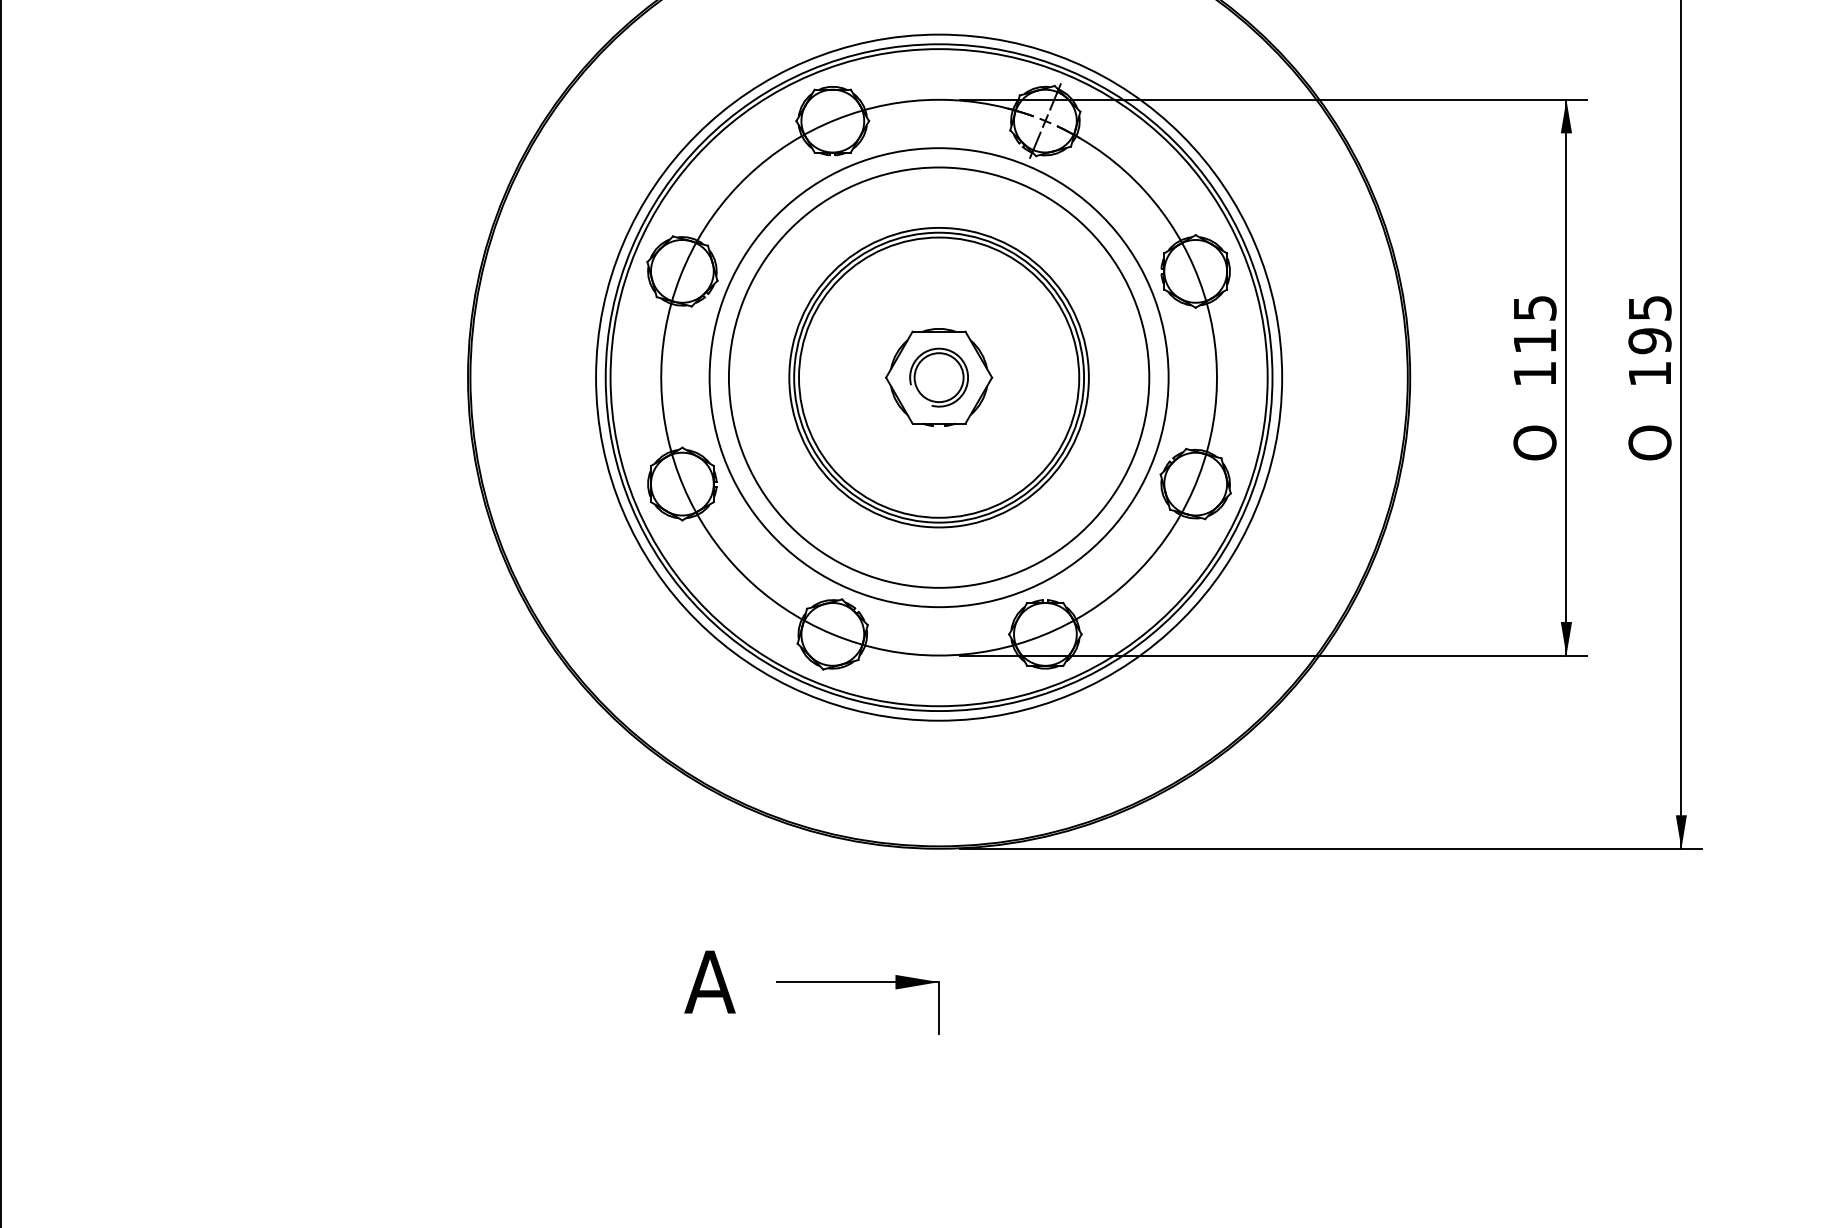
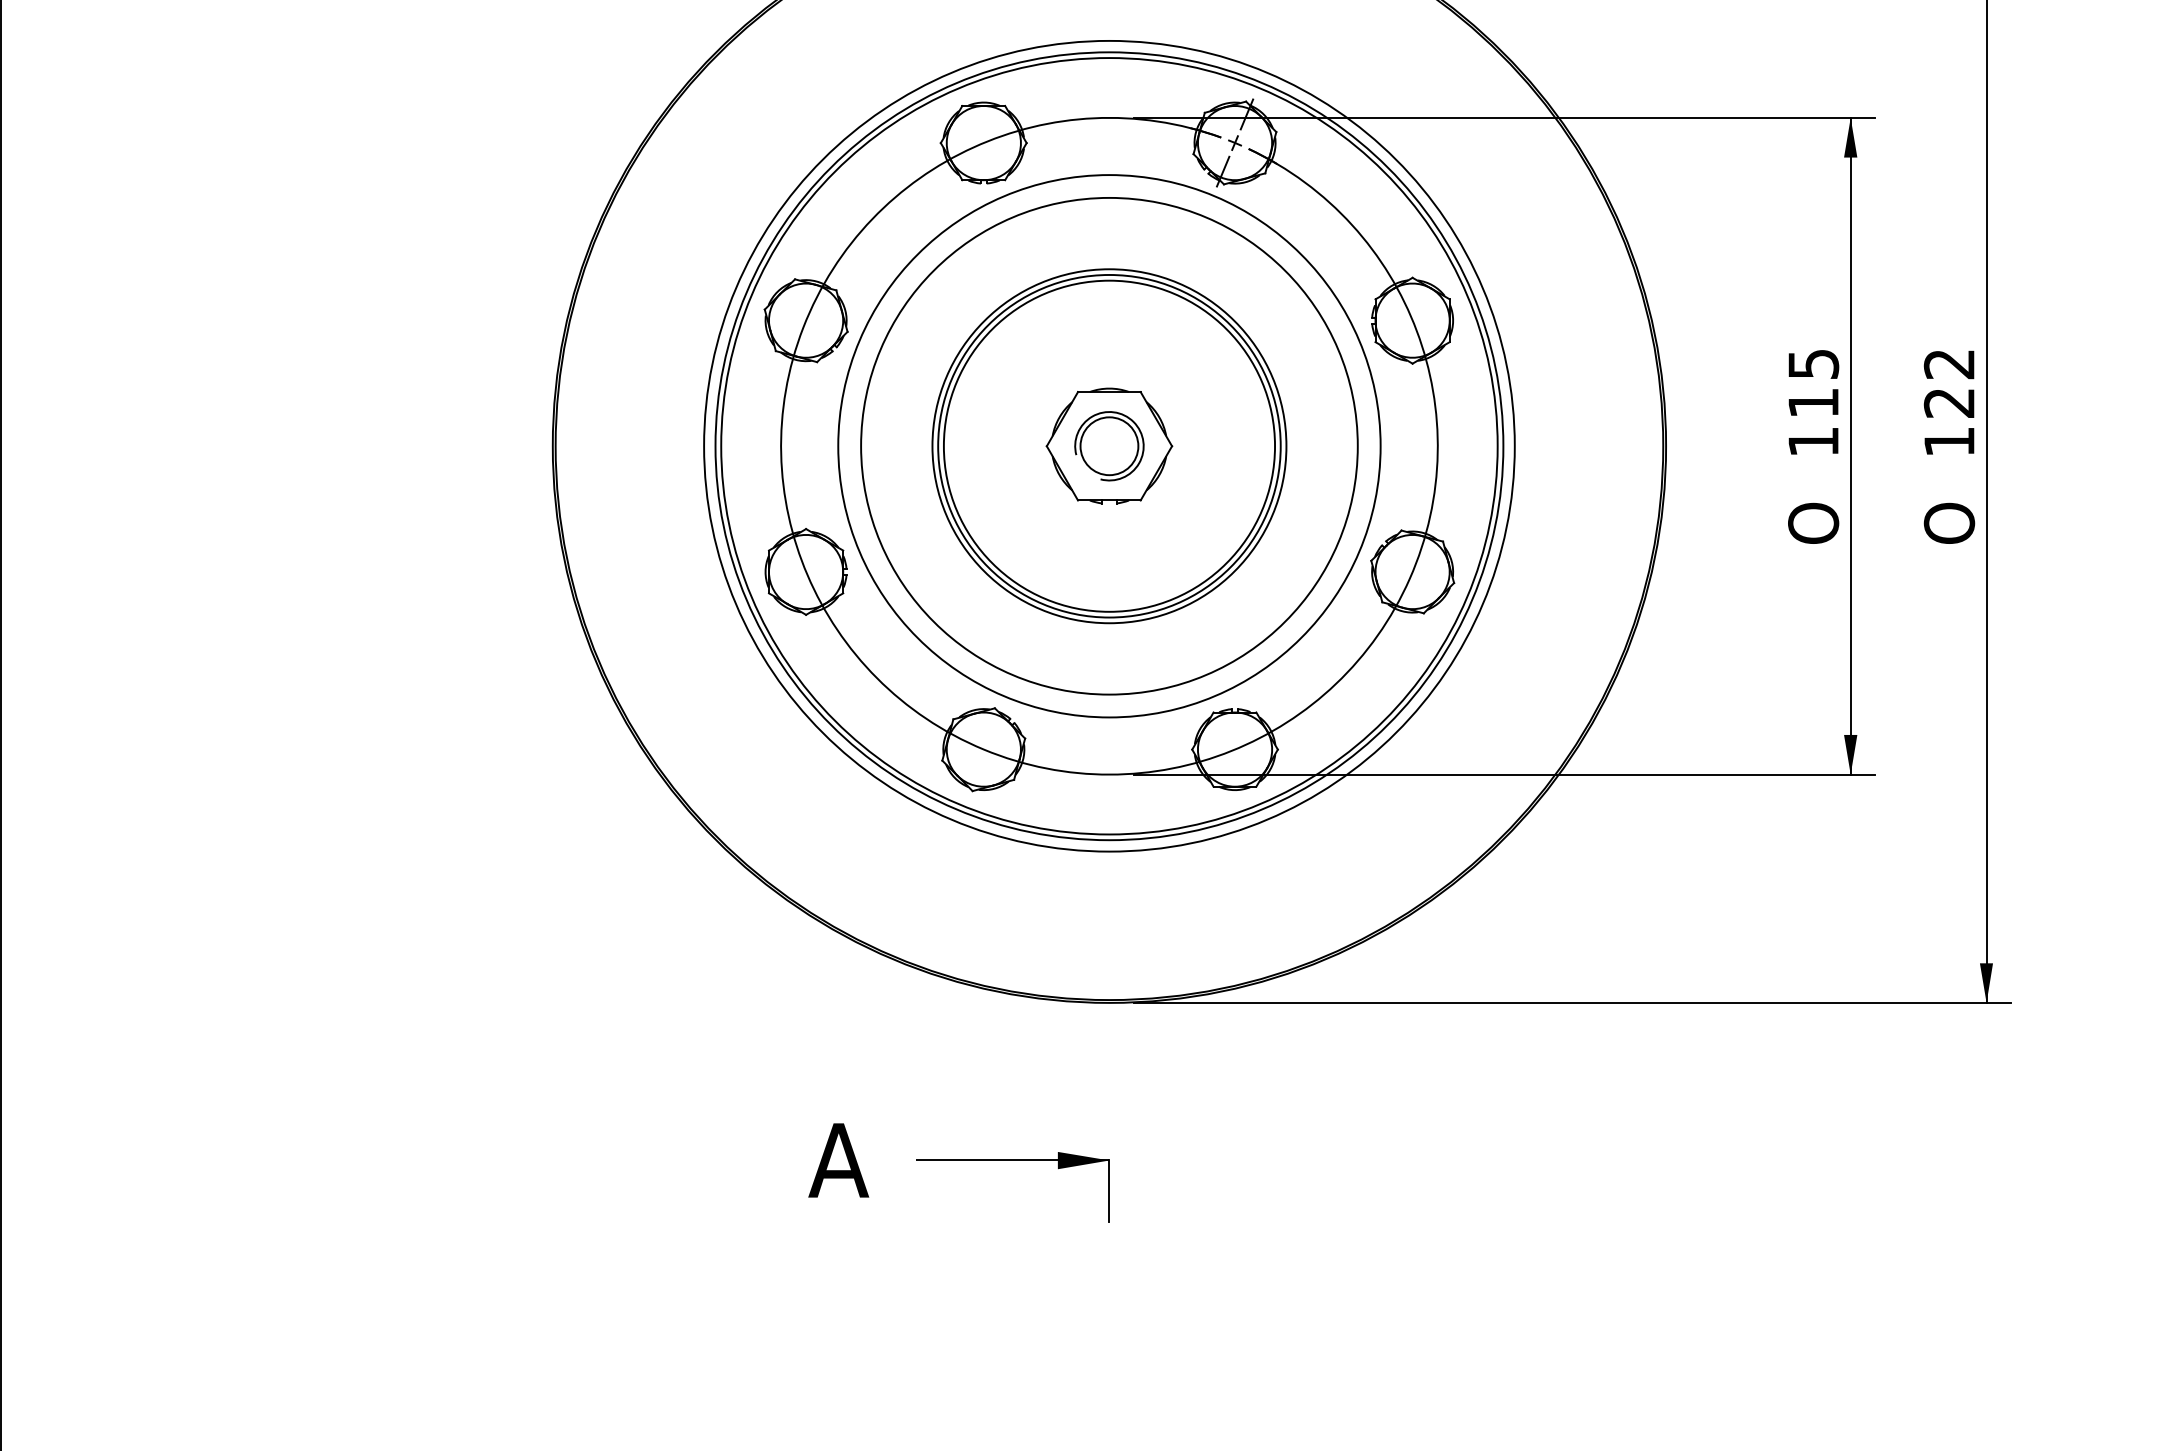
text: (1650, 325) -> (1949, 384), 195 -> 122

